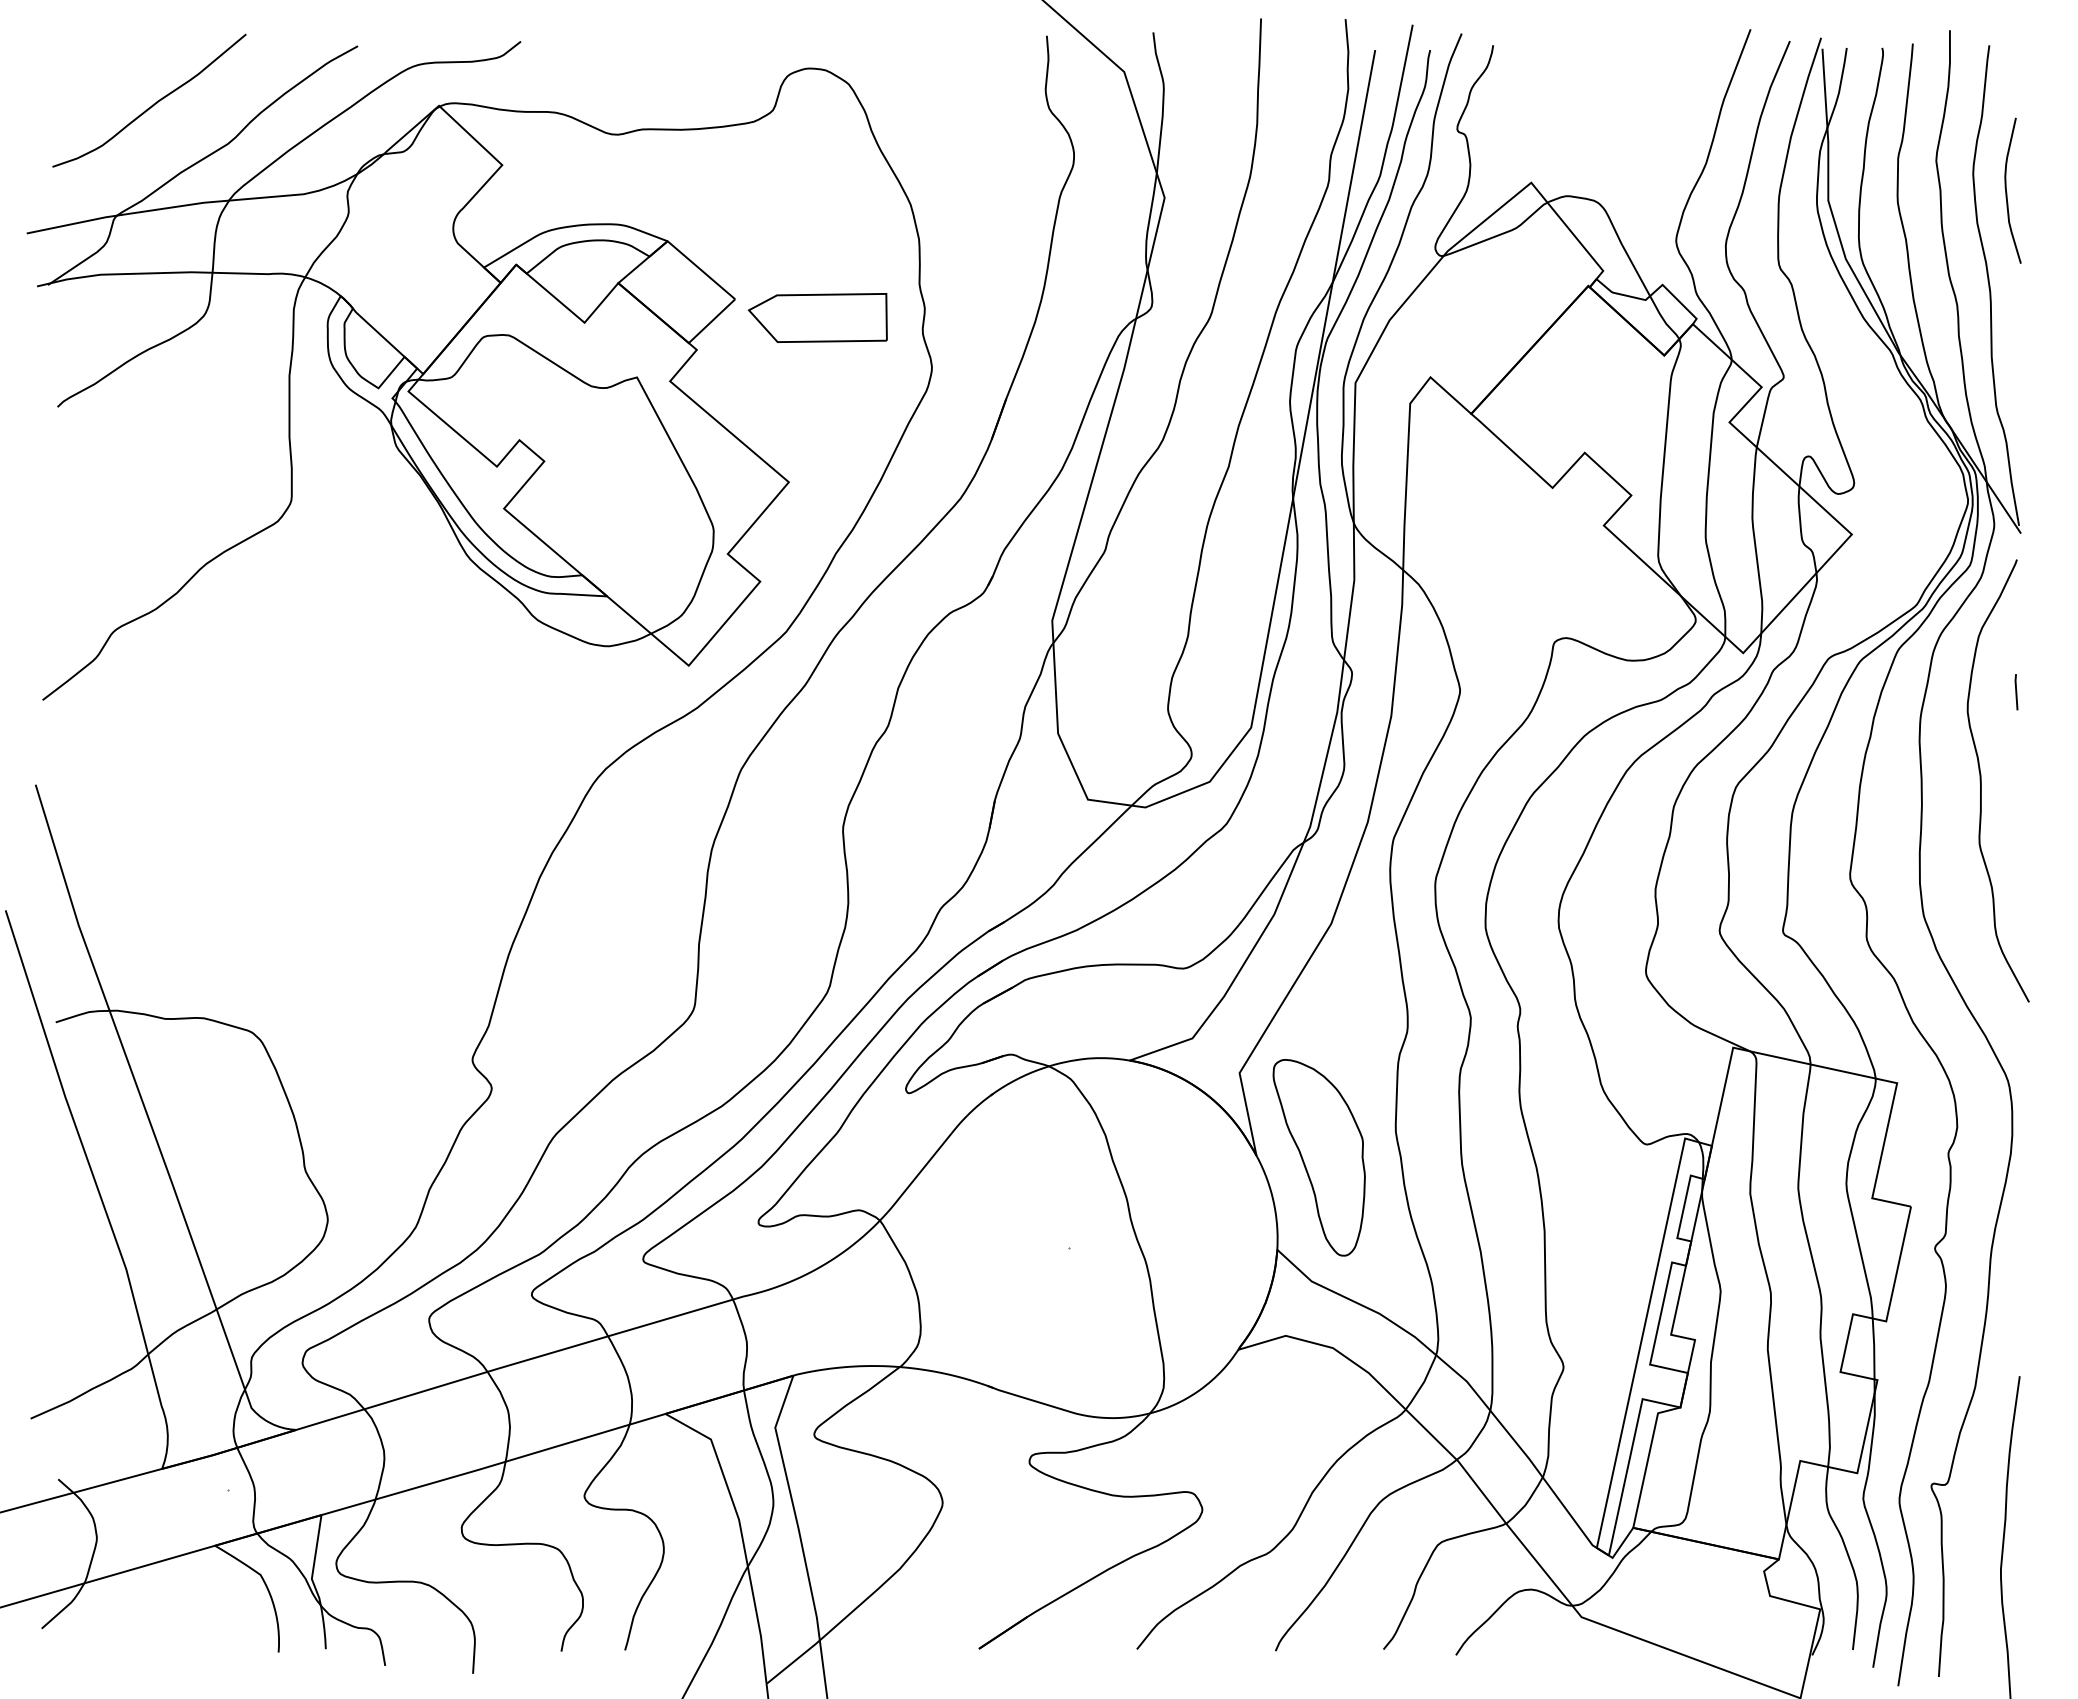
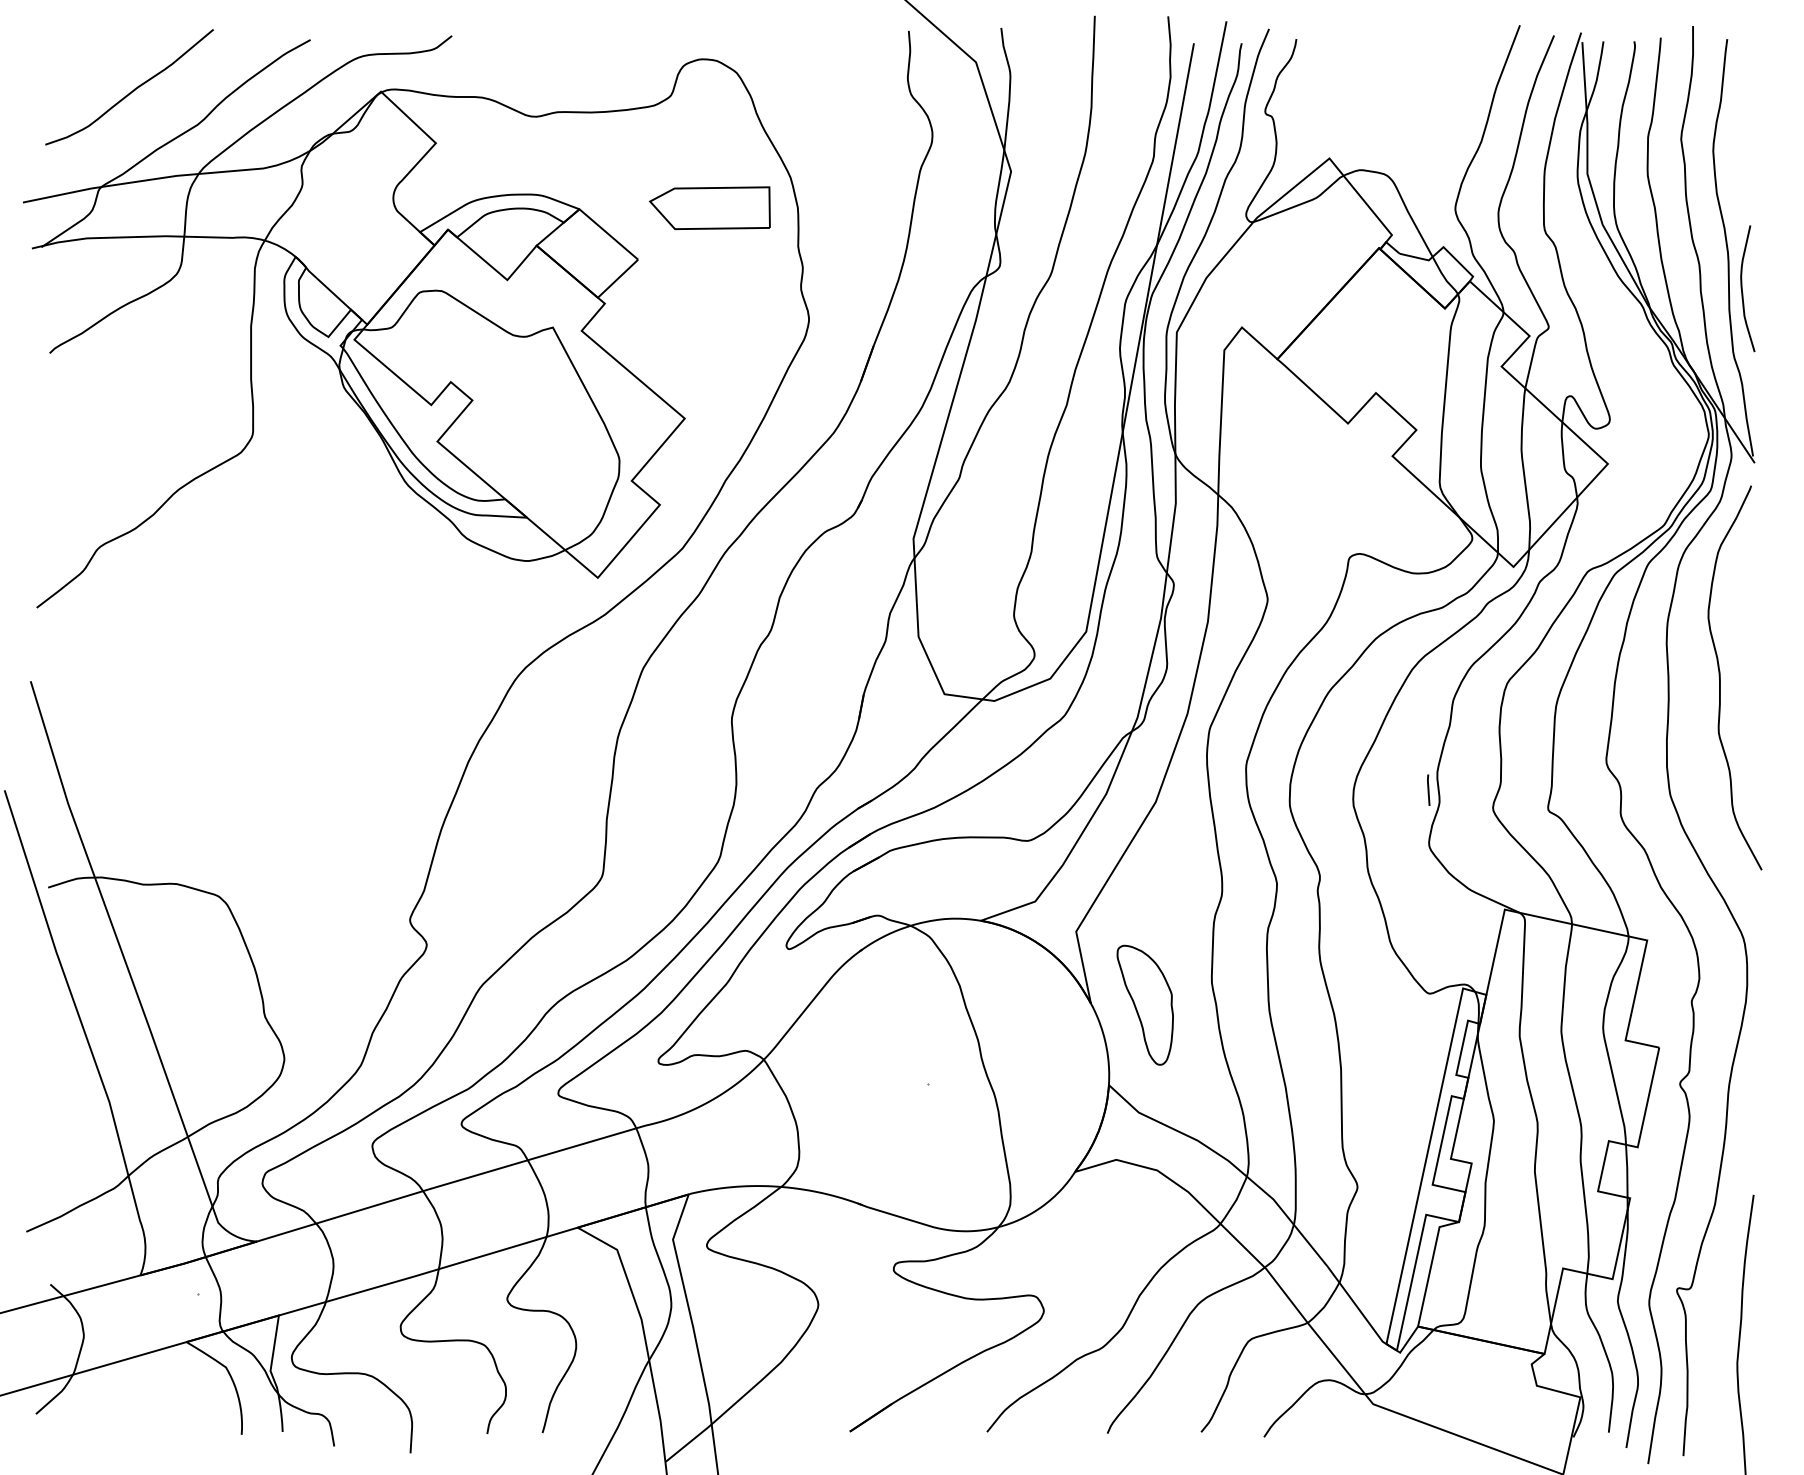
curve: (2007, 192) -> (1743, 290), moved
part: (817, 317) -> (709, 207), moved
line: (2016, 692) -> (1428, 790), moved
part: (1318, 1157) -> (1144, 1004), size x0.7

